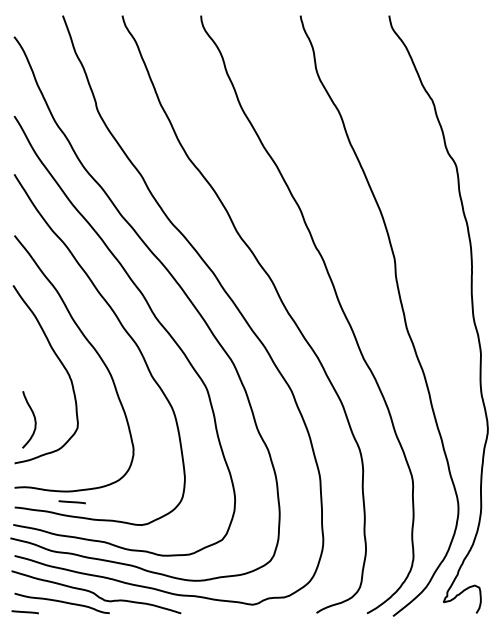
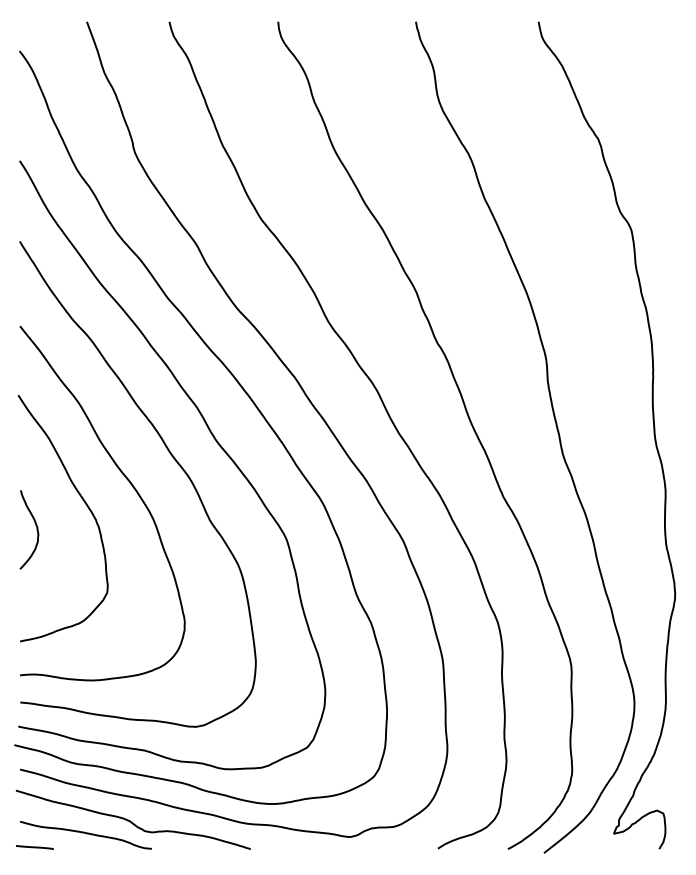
curve: (33, 417) -> (35, 526), moved
line: (71, 502) -> (98, 695), removed

